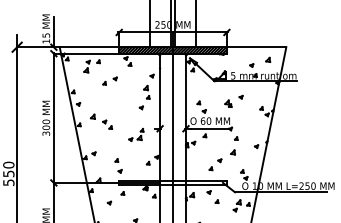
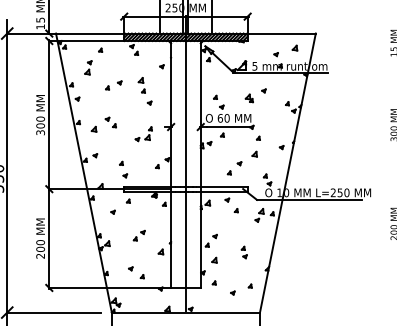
part: (87, 66) -> (88, 67), moved
part: (109, 81) -> (113, 85), moved
part: (146, 92) -> (141, 85), moved
part: (92, 116) -> (93, 128), moved

